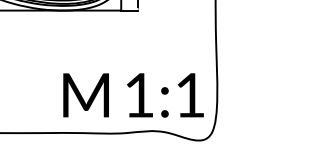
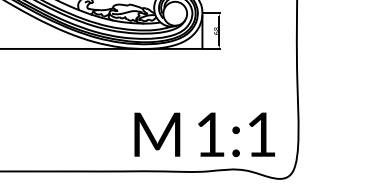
text: (133, 95) -> (204, 134), moved

